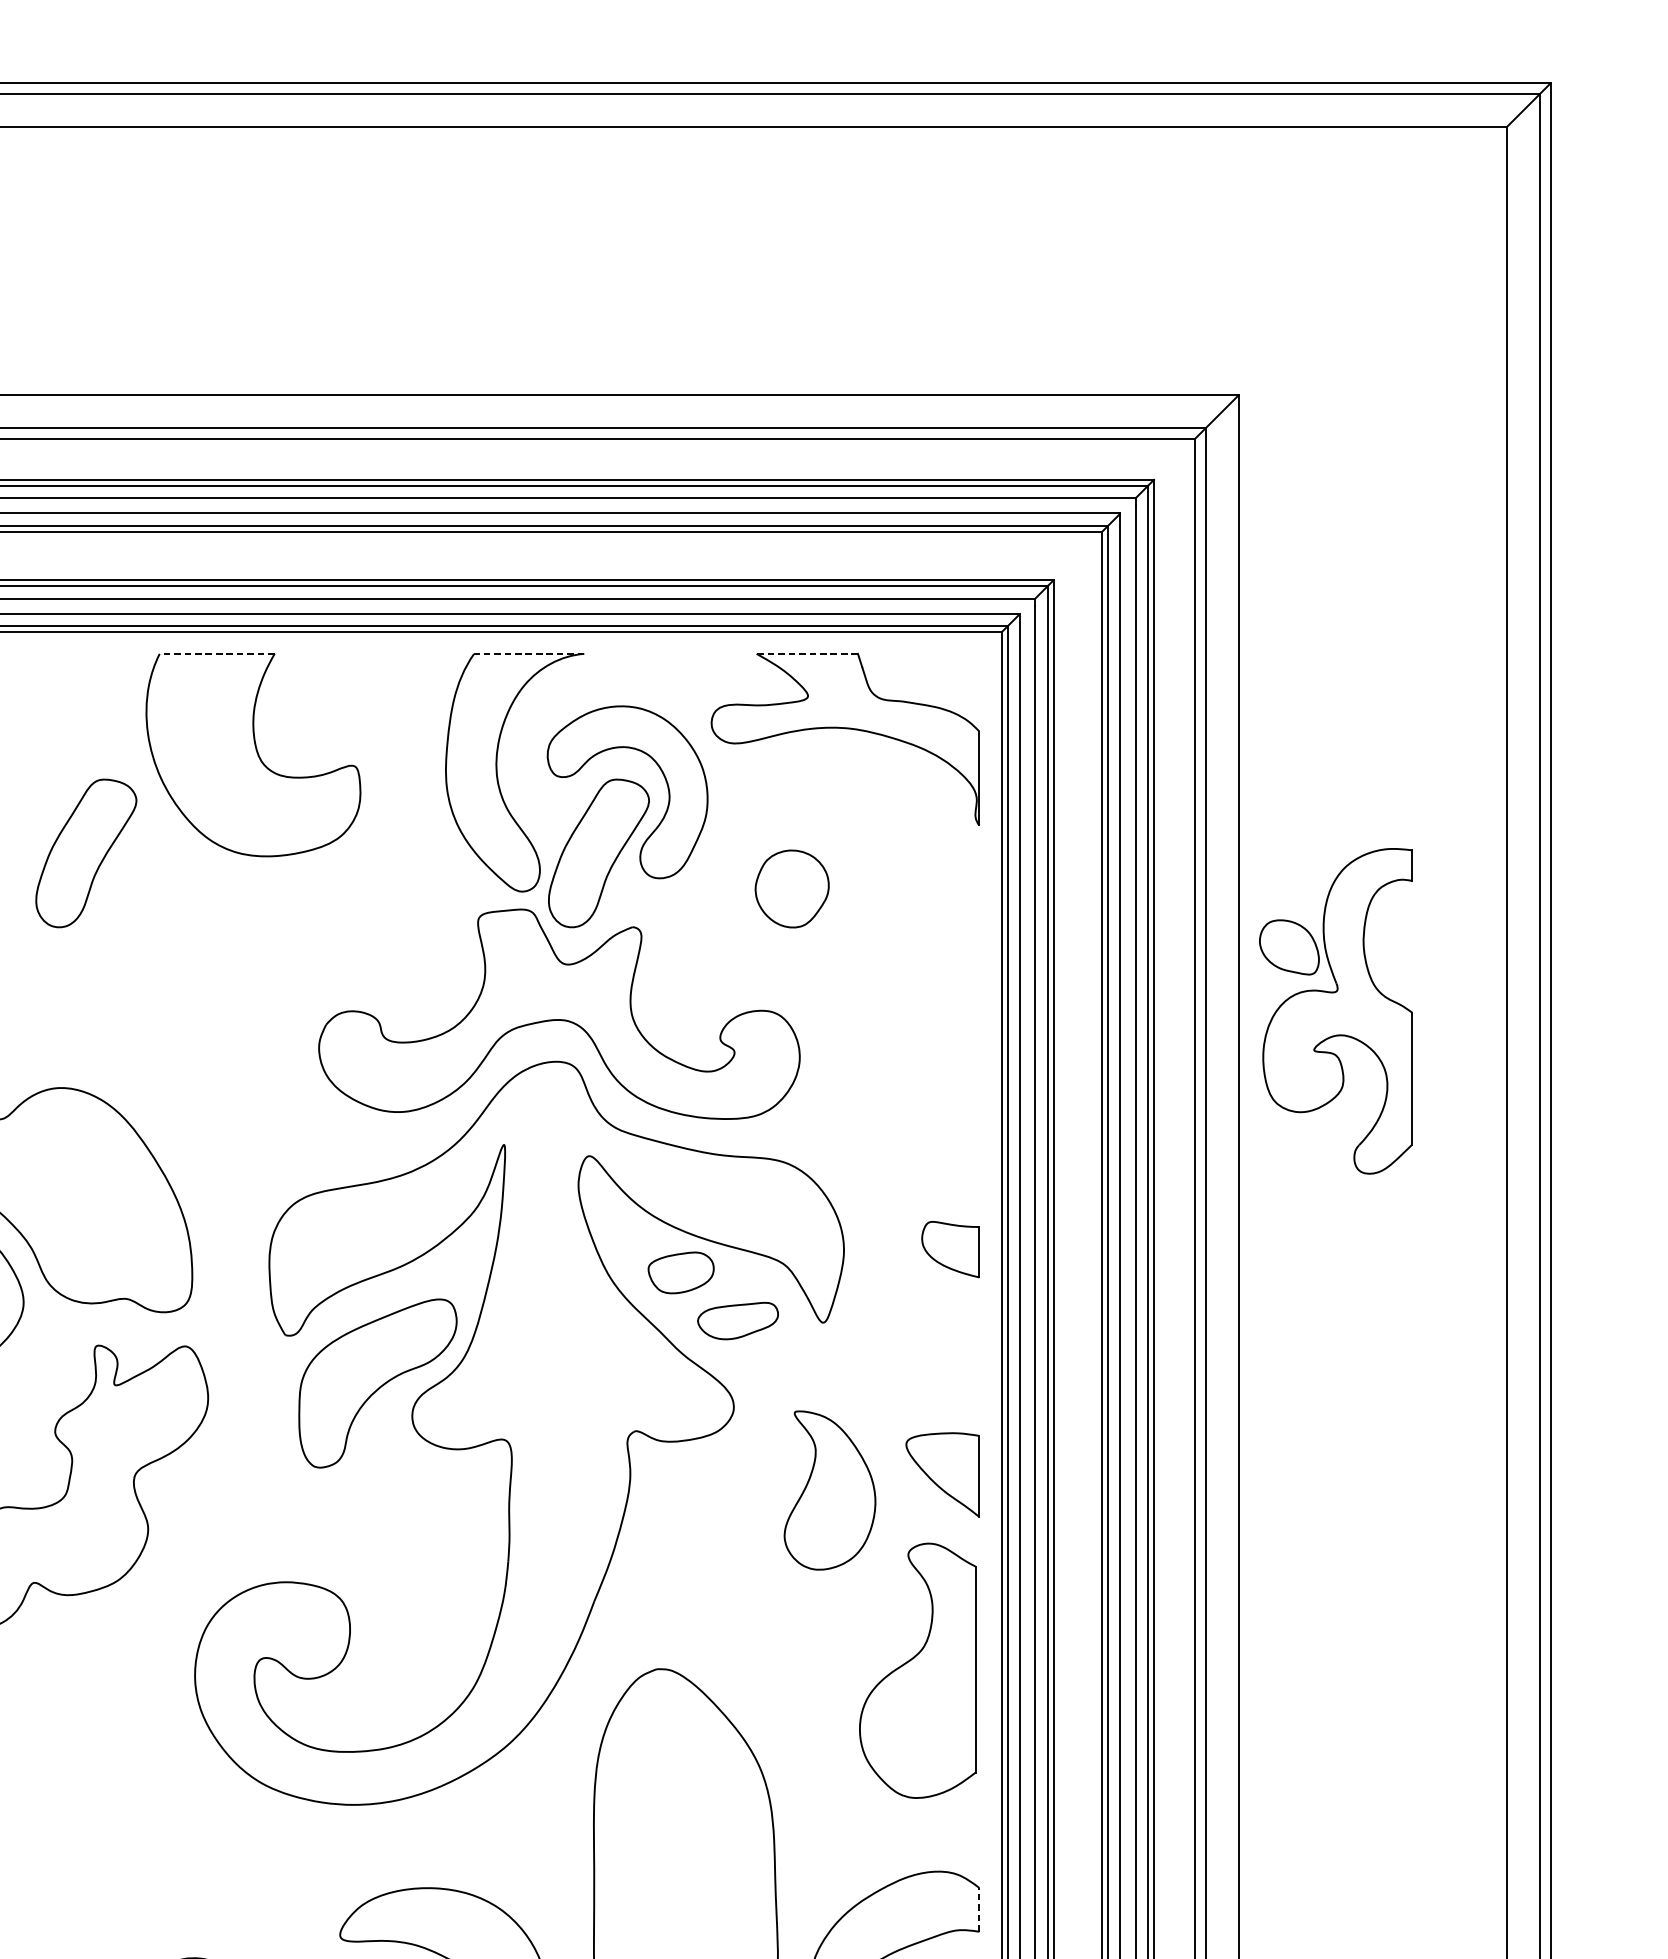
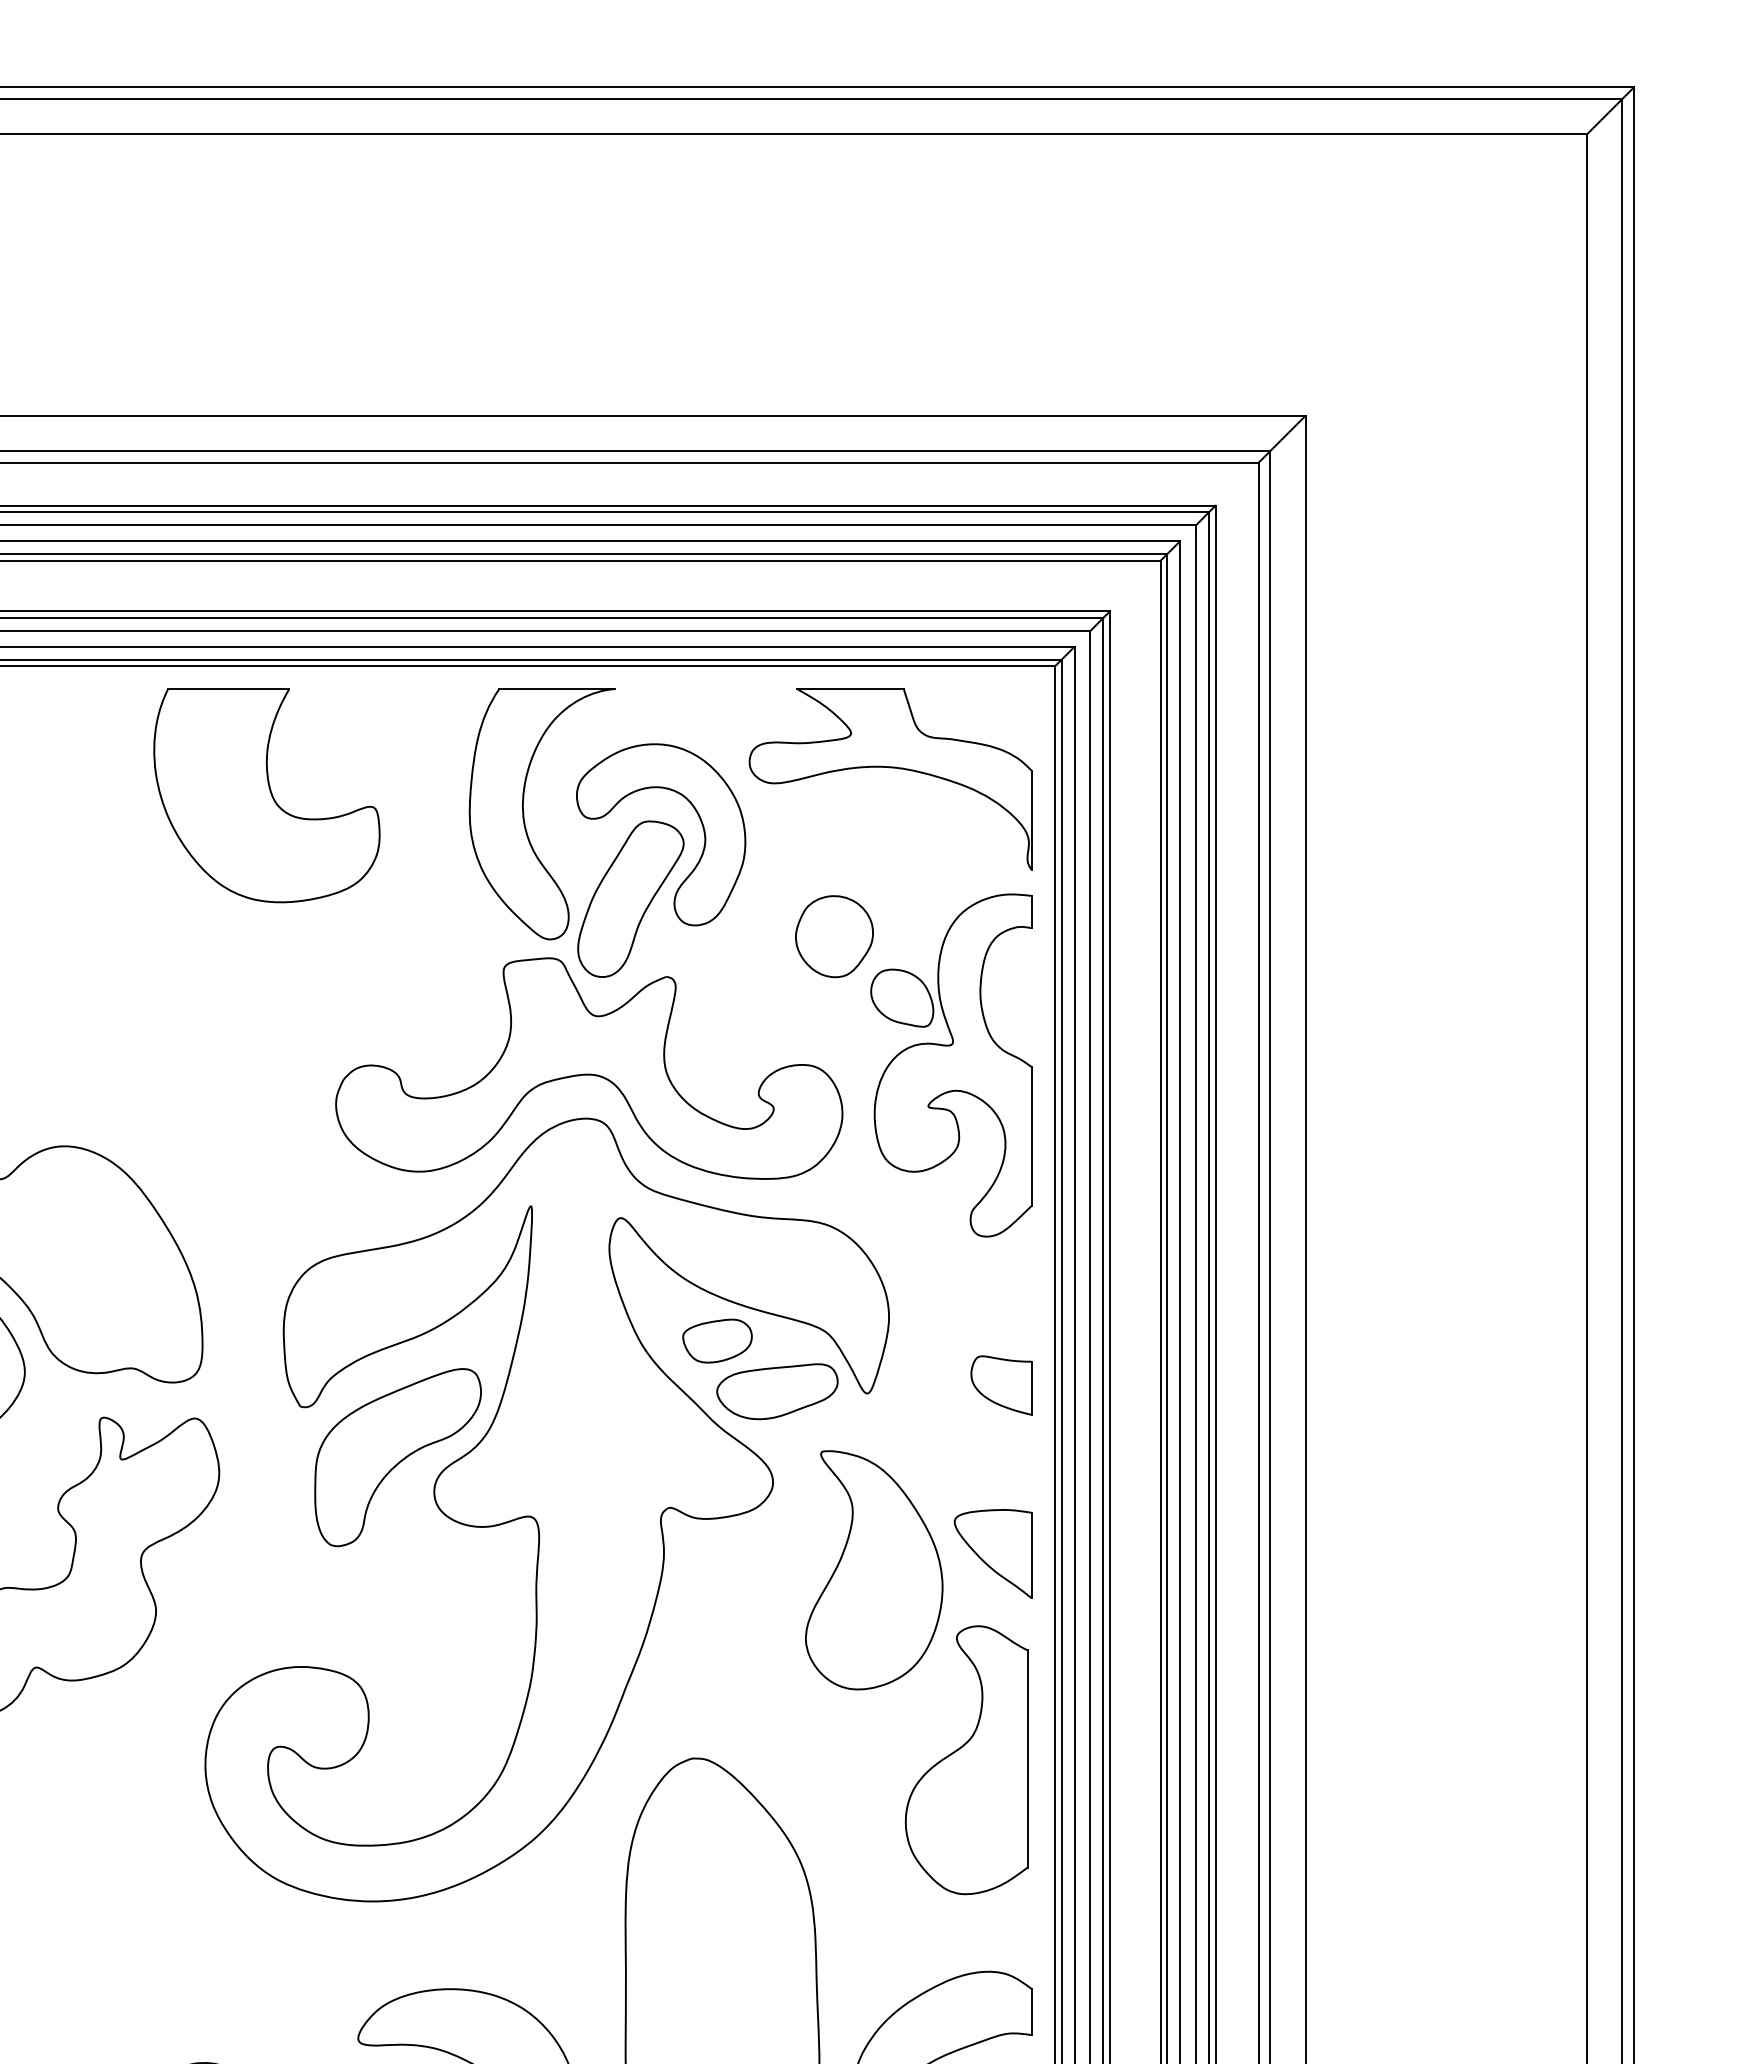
line: (216, 653) -> (228, 688), dashed -> solid
line: (528, 653) -> (556, 688), dashed -> solid
line: (806, 653) -> (849, 688), dashed -> solid
part: (85, 852) -> (90, 898), removed
part: (1336, 1011) -> (951, 1065), moved
part: (950, 1249) -> (1001, 1385), moved
part: (738, 1320) -> (777, 1391), size x1.43
part: (830, 1490) -> (874, 1570), size x1.43
line: (979, 1909) -> (1031, 2011), dashed -> solid

